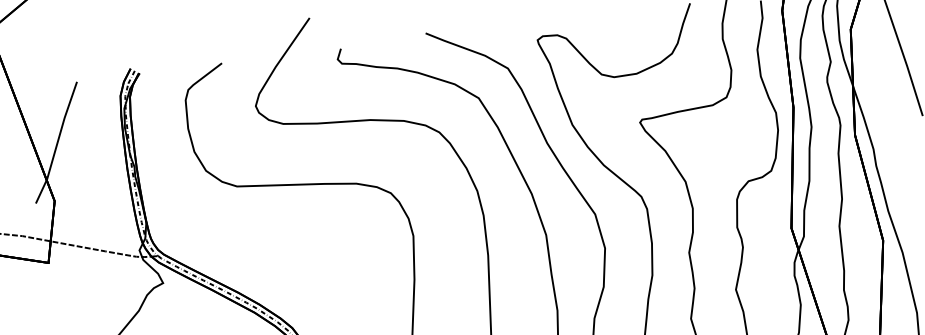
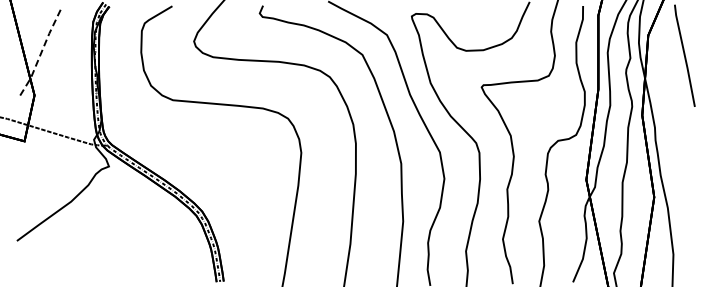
line: (57, 142) -> (41, 51), solid -> dashed

